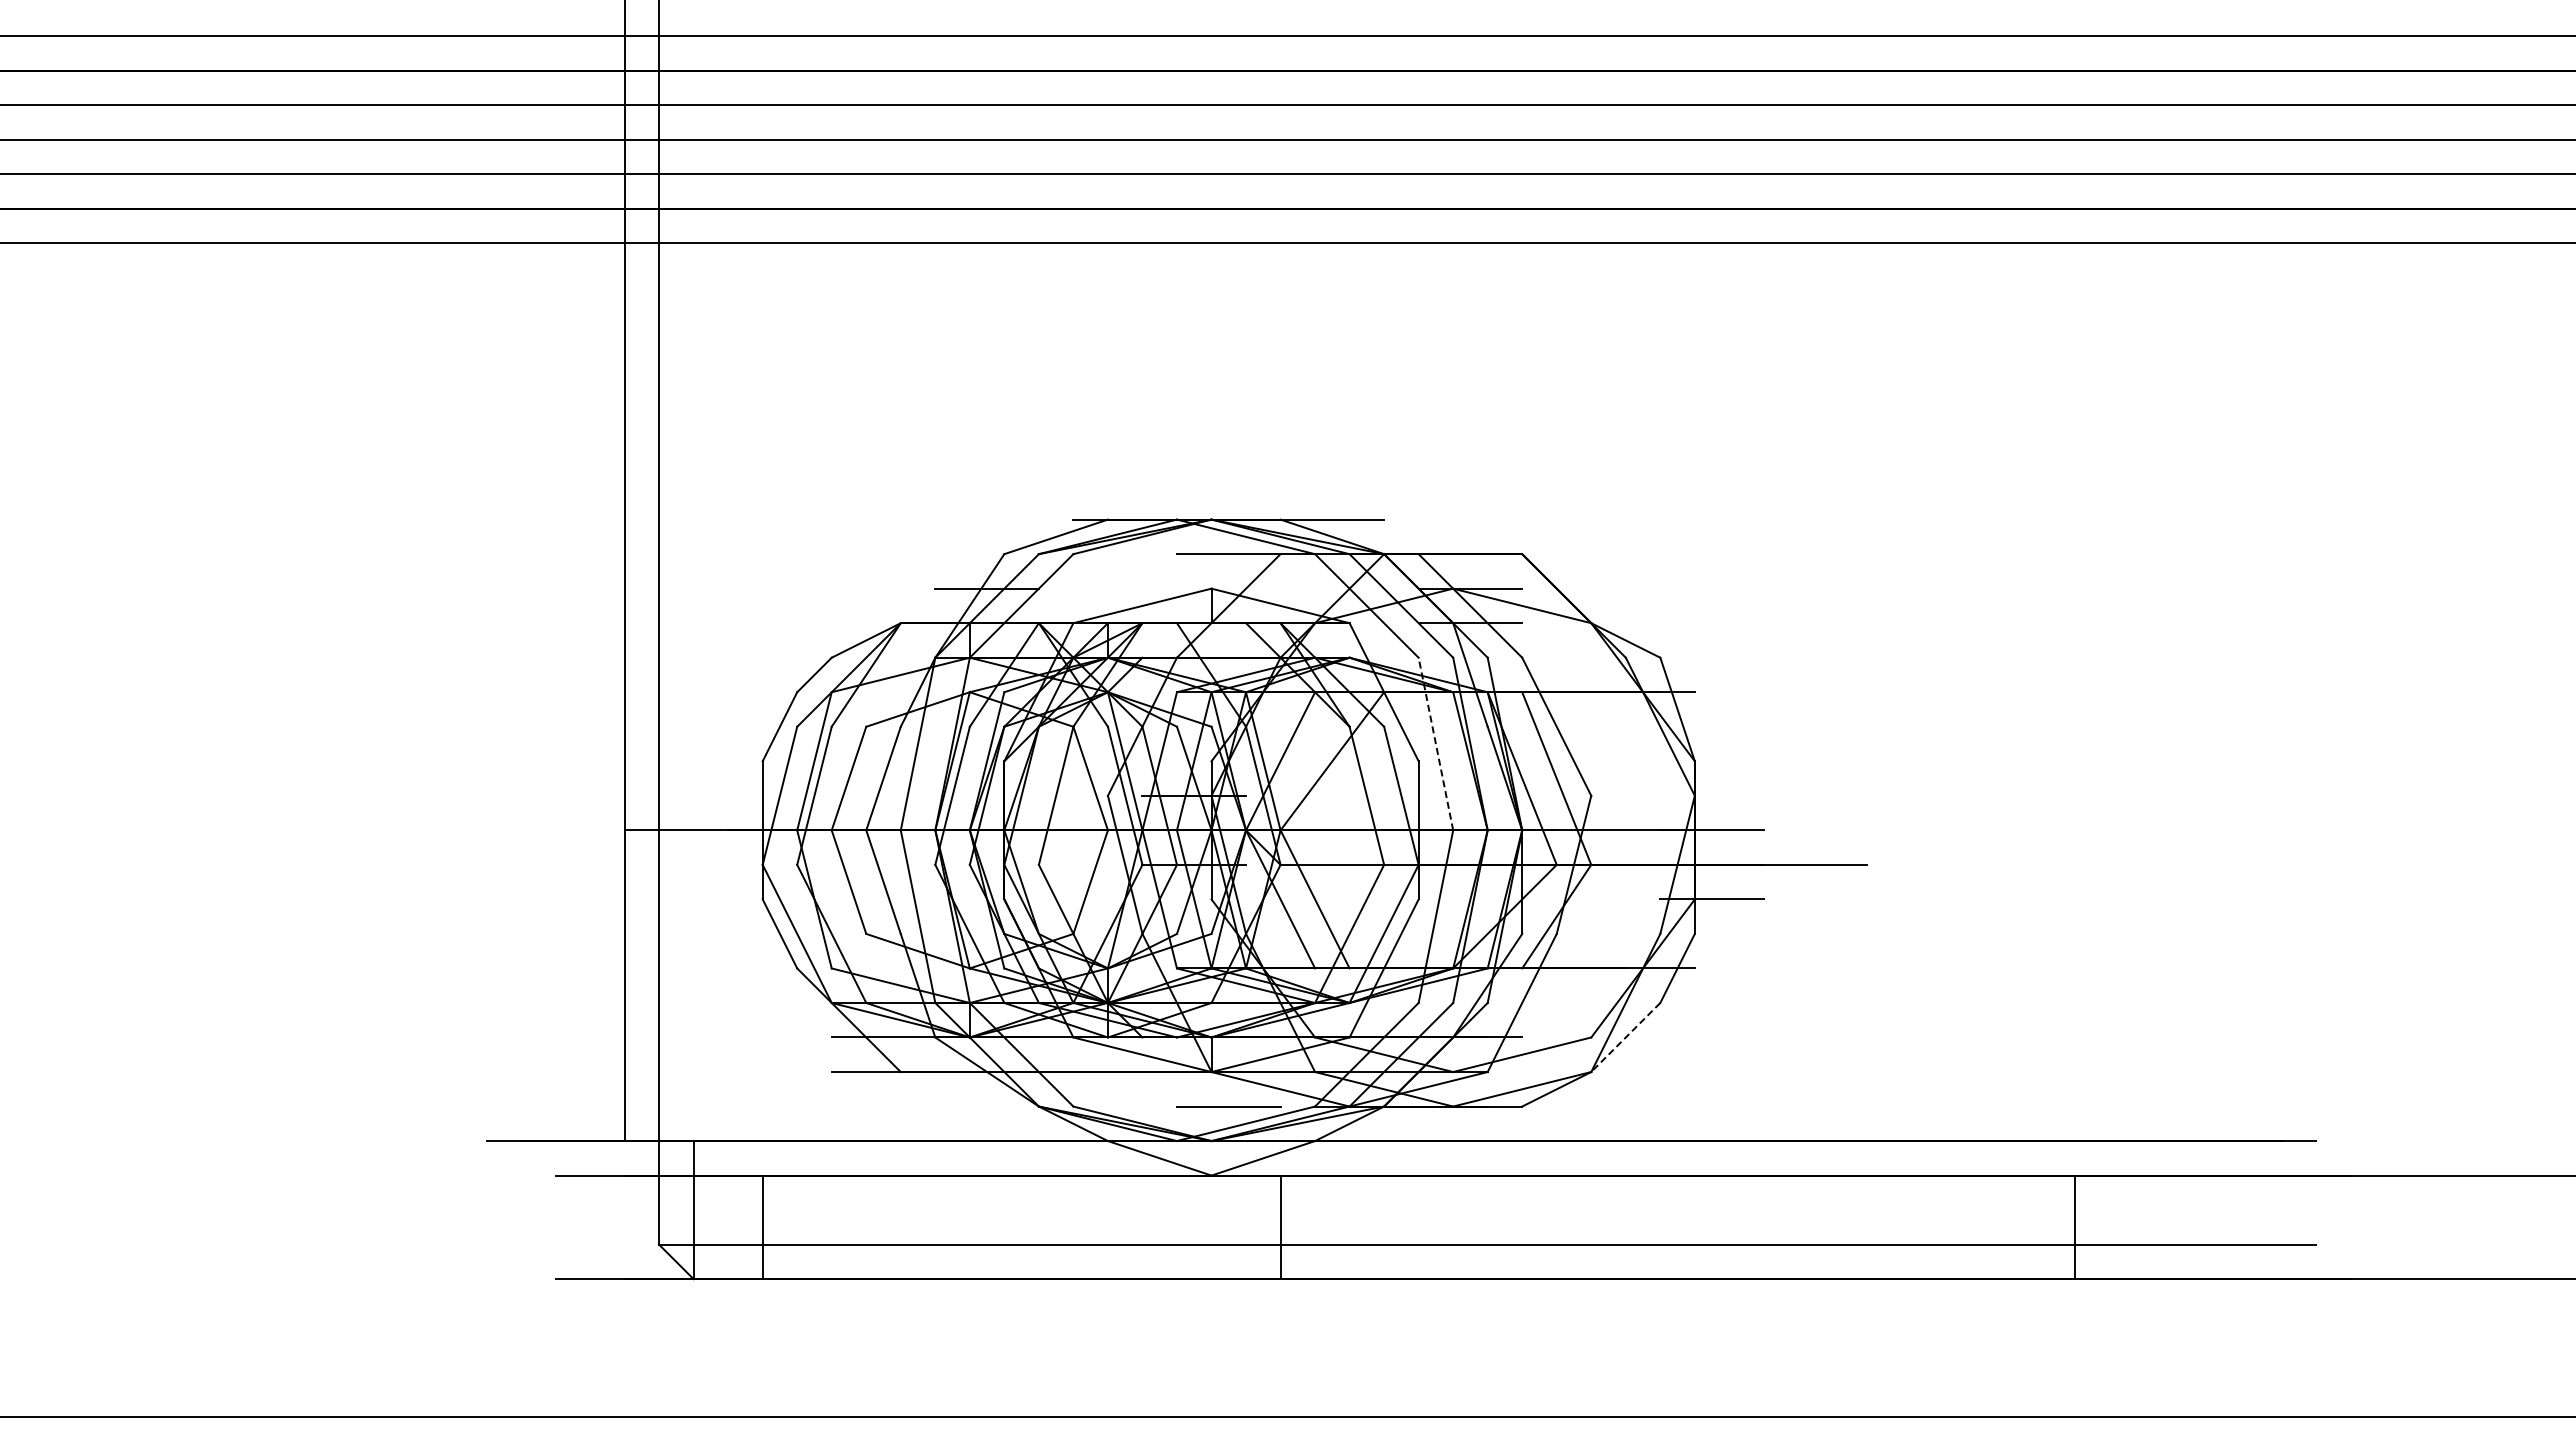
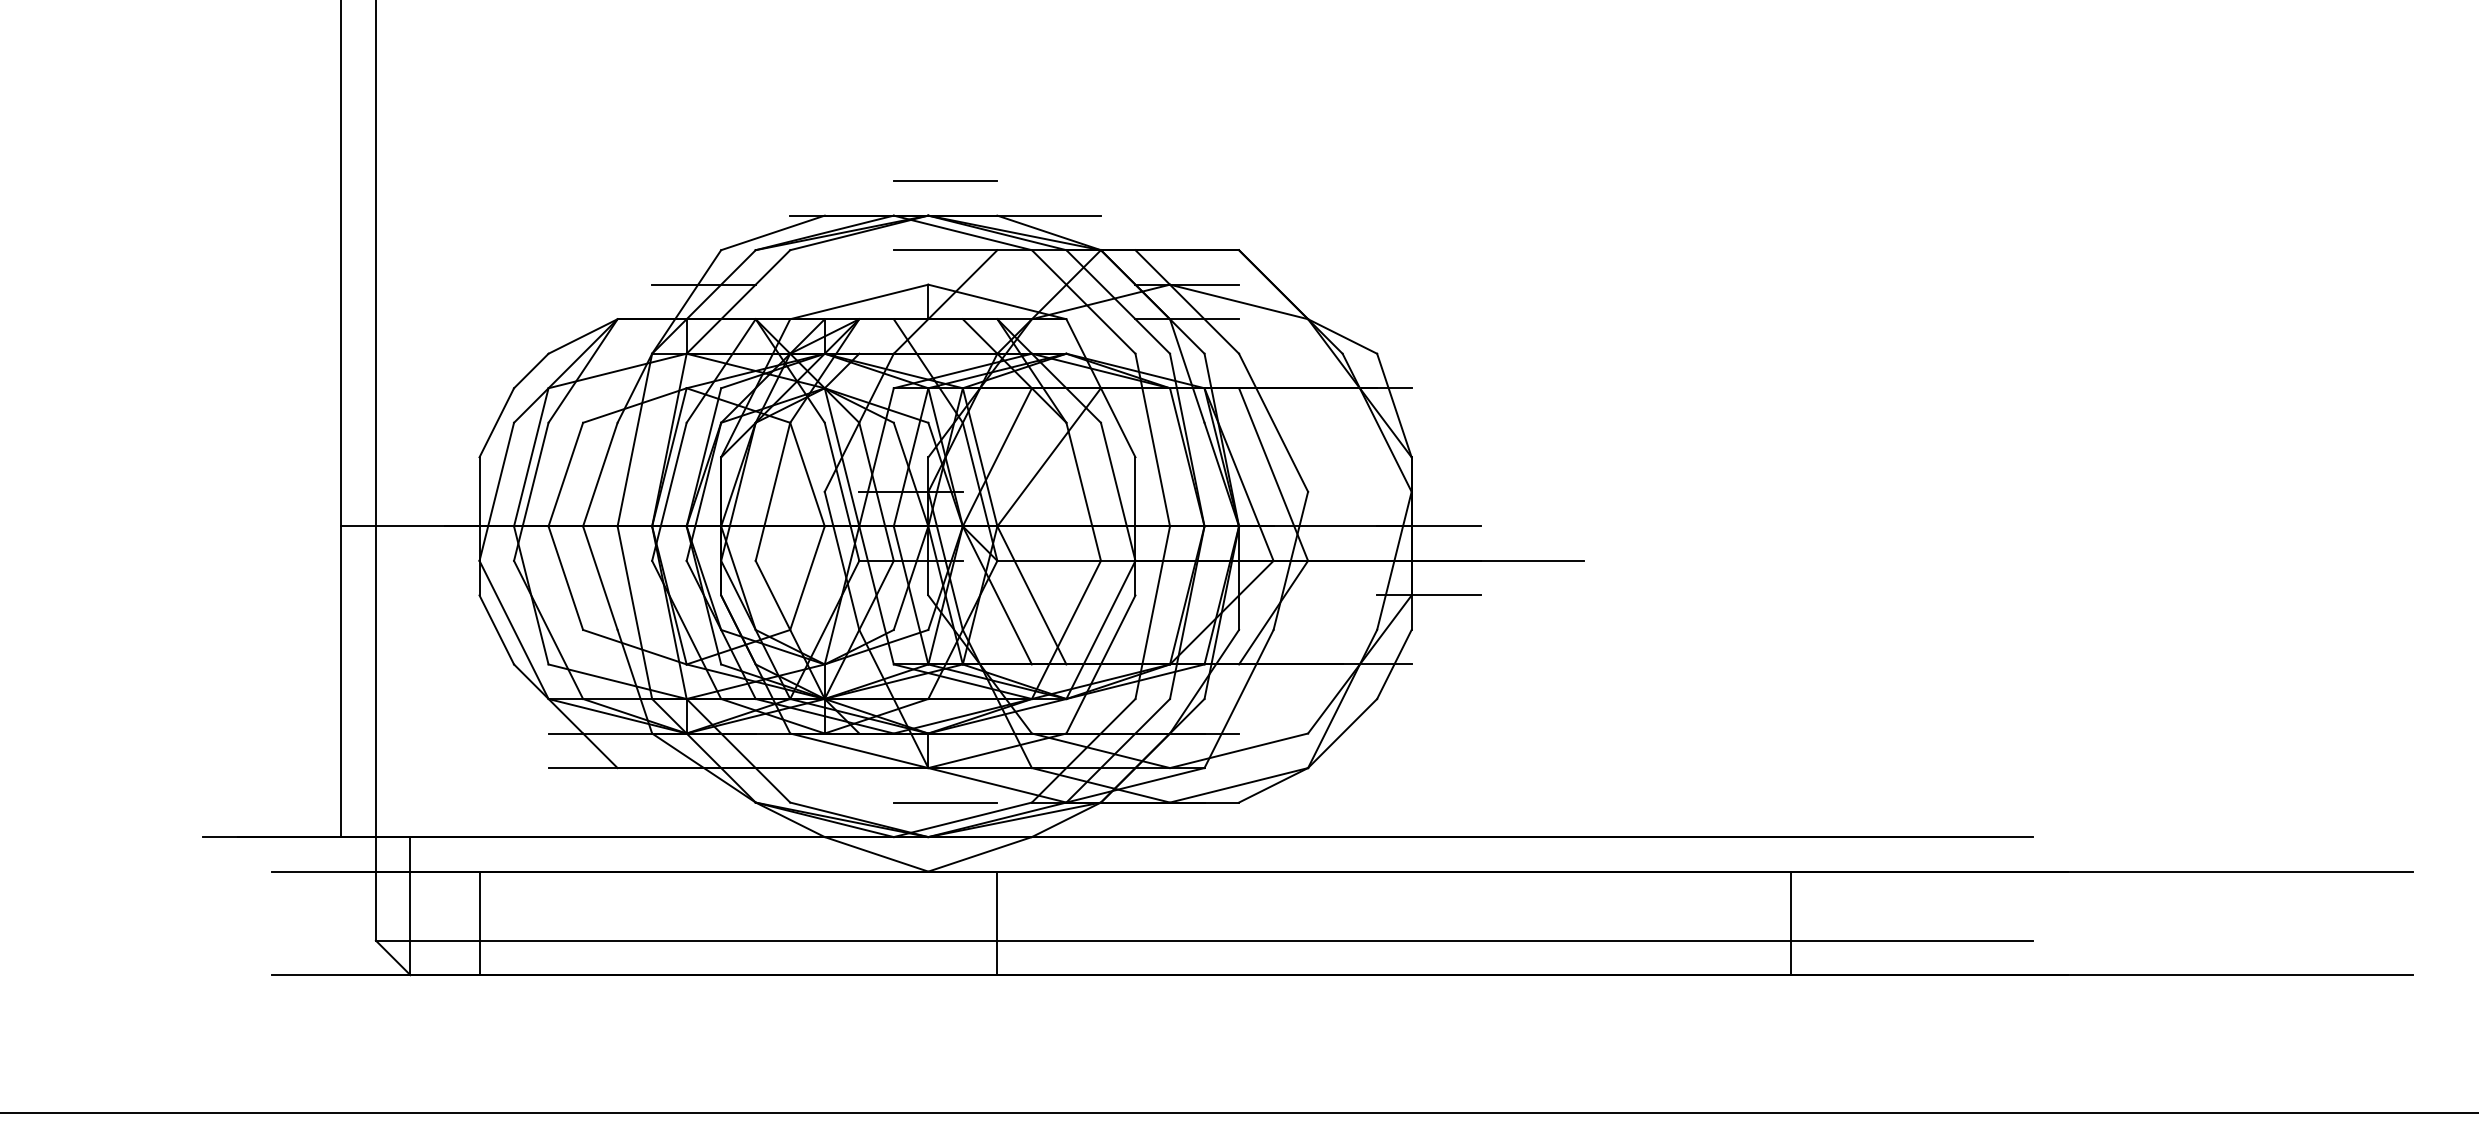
line: (1228, 484) -> (945, 180), added
line: (1435, 743) -> (1152, 439), dashed -> solid
line: (1625, 1037) -> (1342, 733), dashed -> solid

